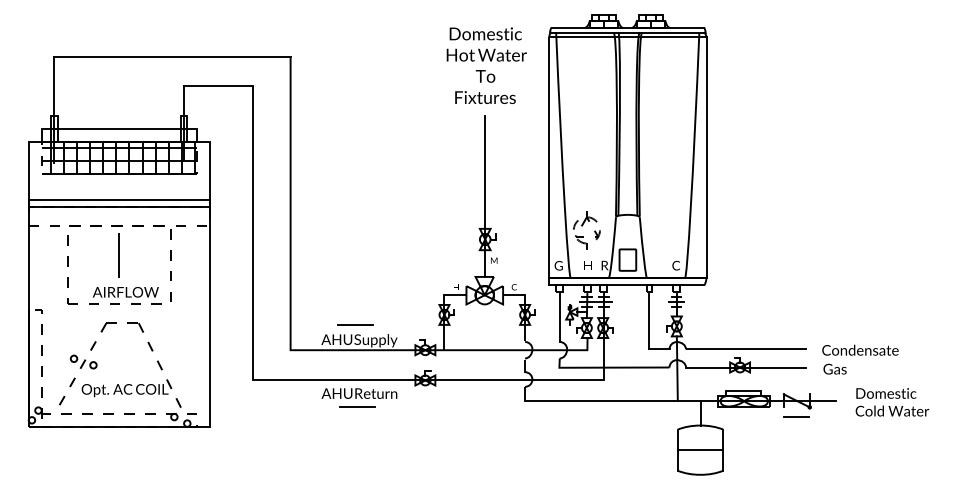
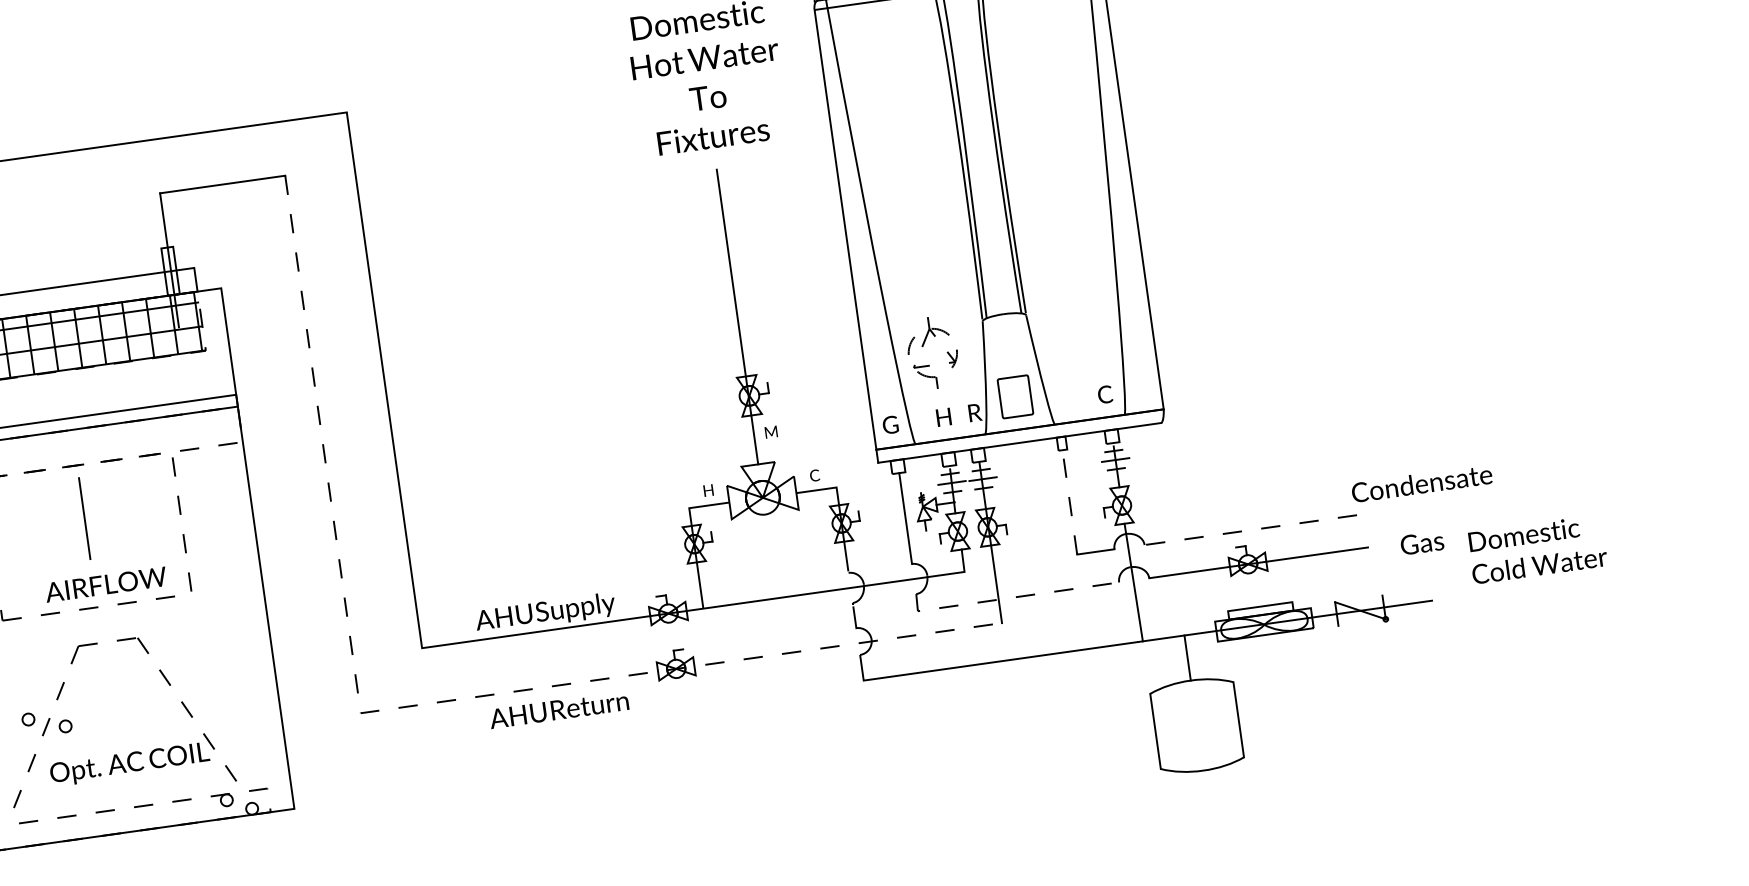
line: (649, 321) -> (1070, 503), solid -> dashed
line: (354, 325) -> (532, 586), removed
line: (746, 349) -> (1255, 529), solid -> dashed
text: (860, 349) -> (1421, 482), moved
line: (608, 367) -> (1007, 598), solid -> dashed
line: (280, 380) -> (411, 706), solid -> dashed
text: (892, 402) -> (1537, 549), moved
line: (357, 406) -> (558, 733), removed
line: (796, 417) -> (1364, 641), removed
line: (700, 450) -> (1197, 726), removed

